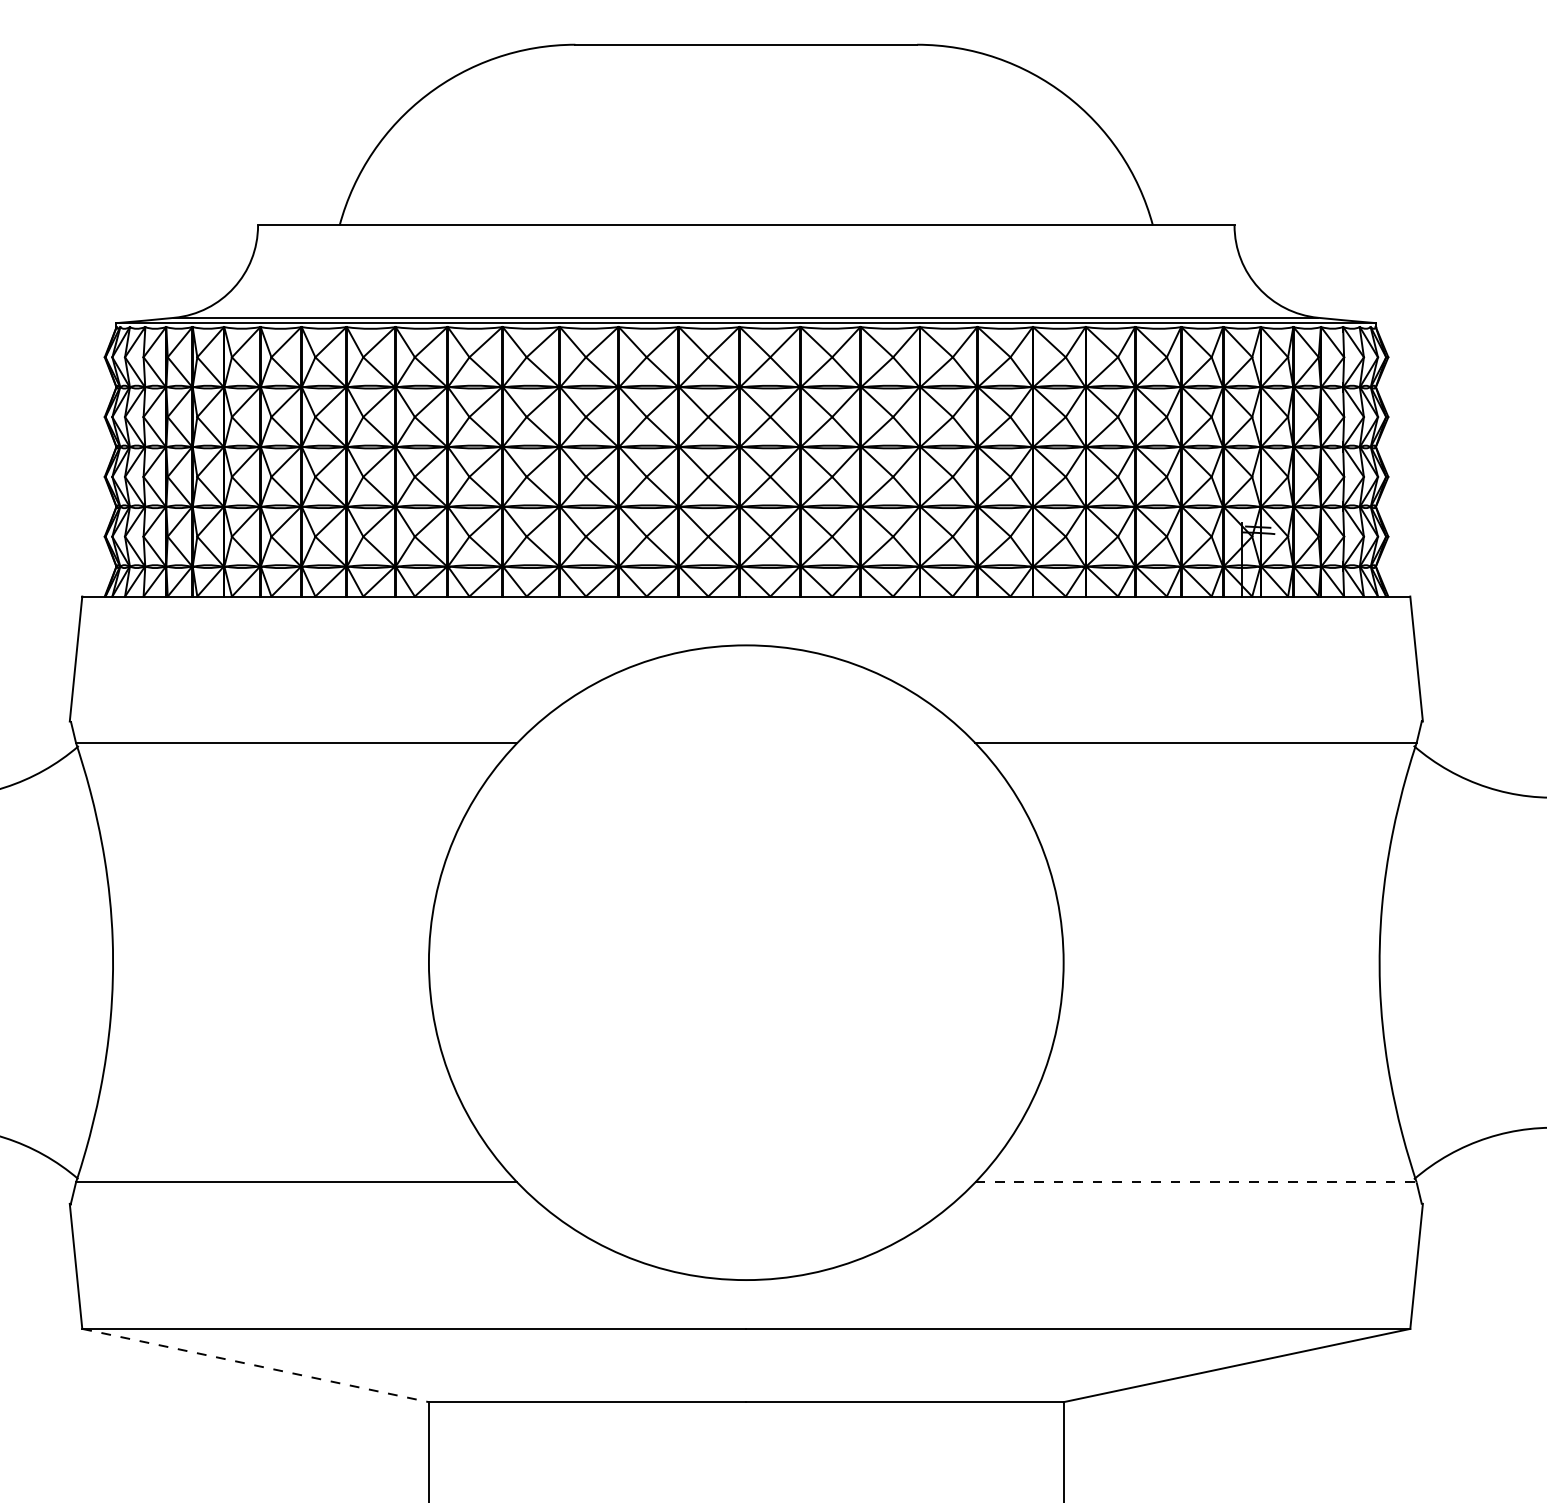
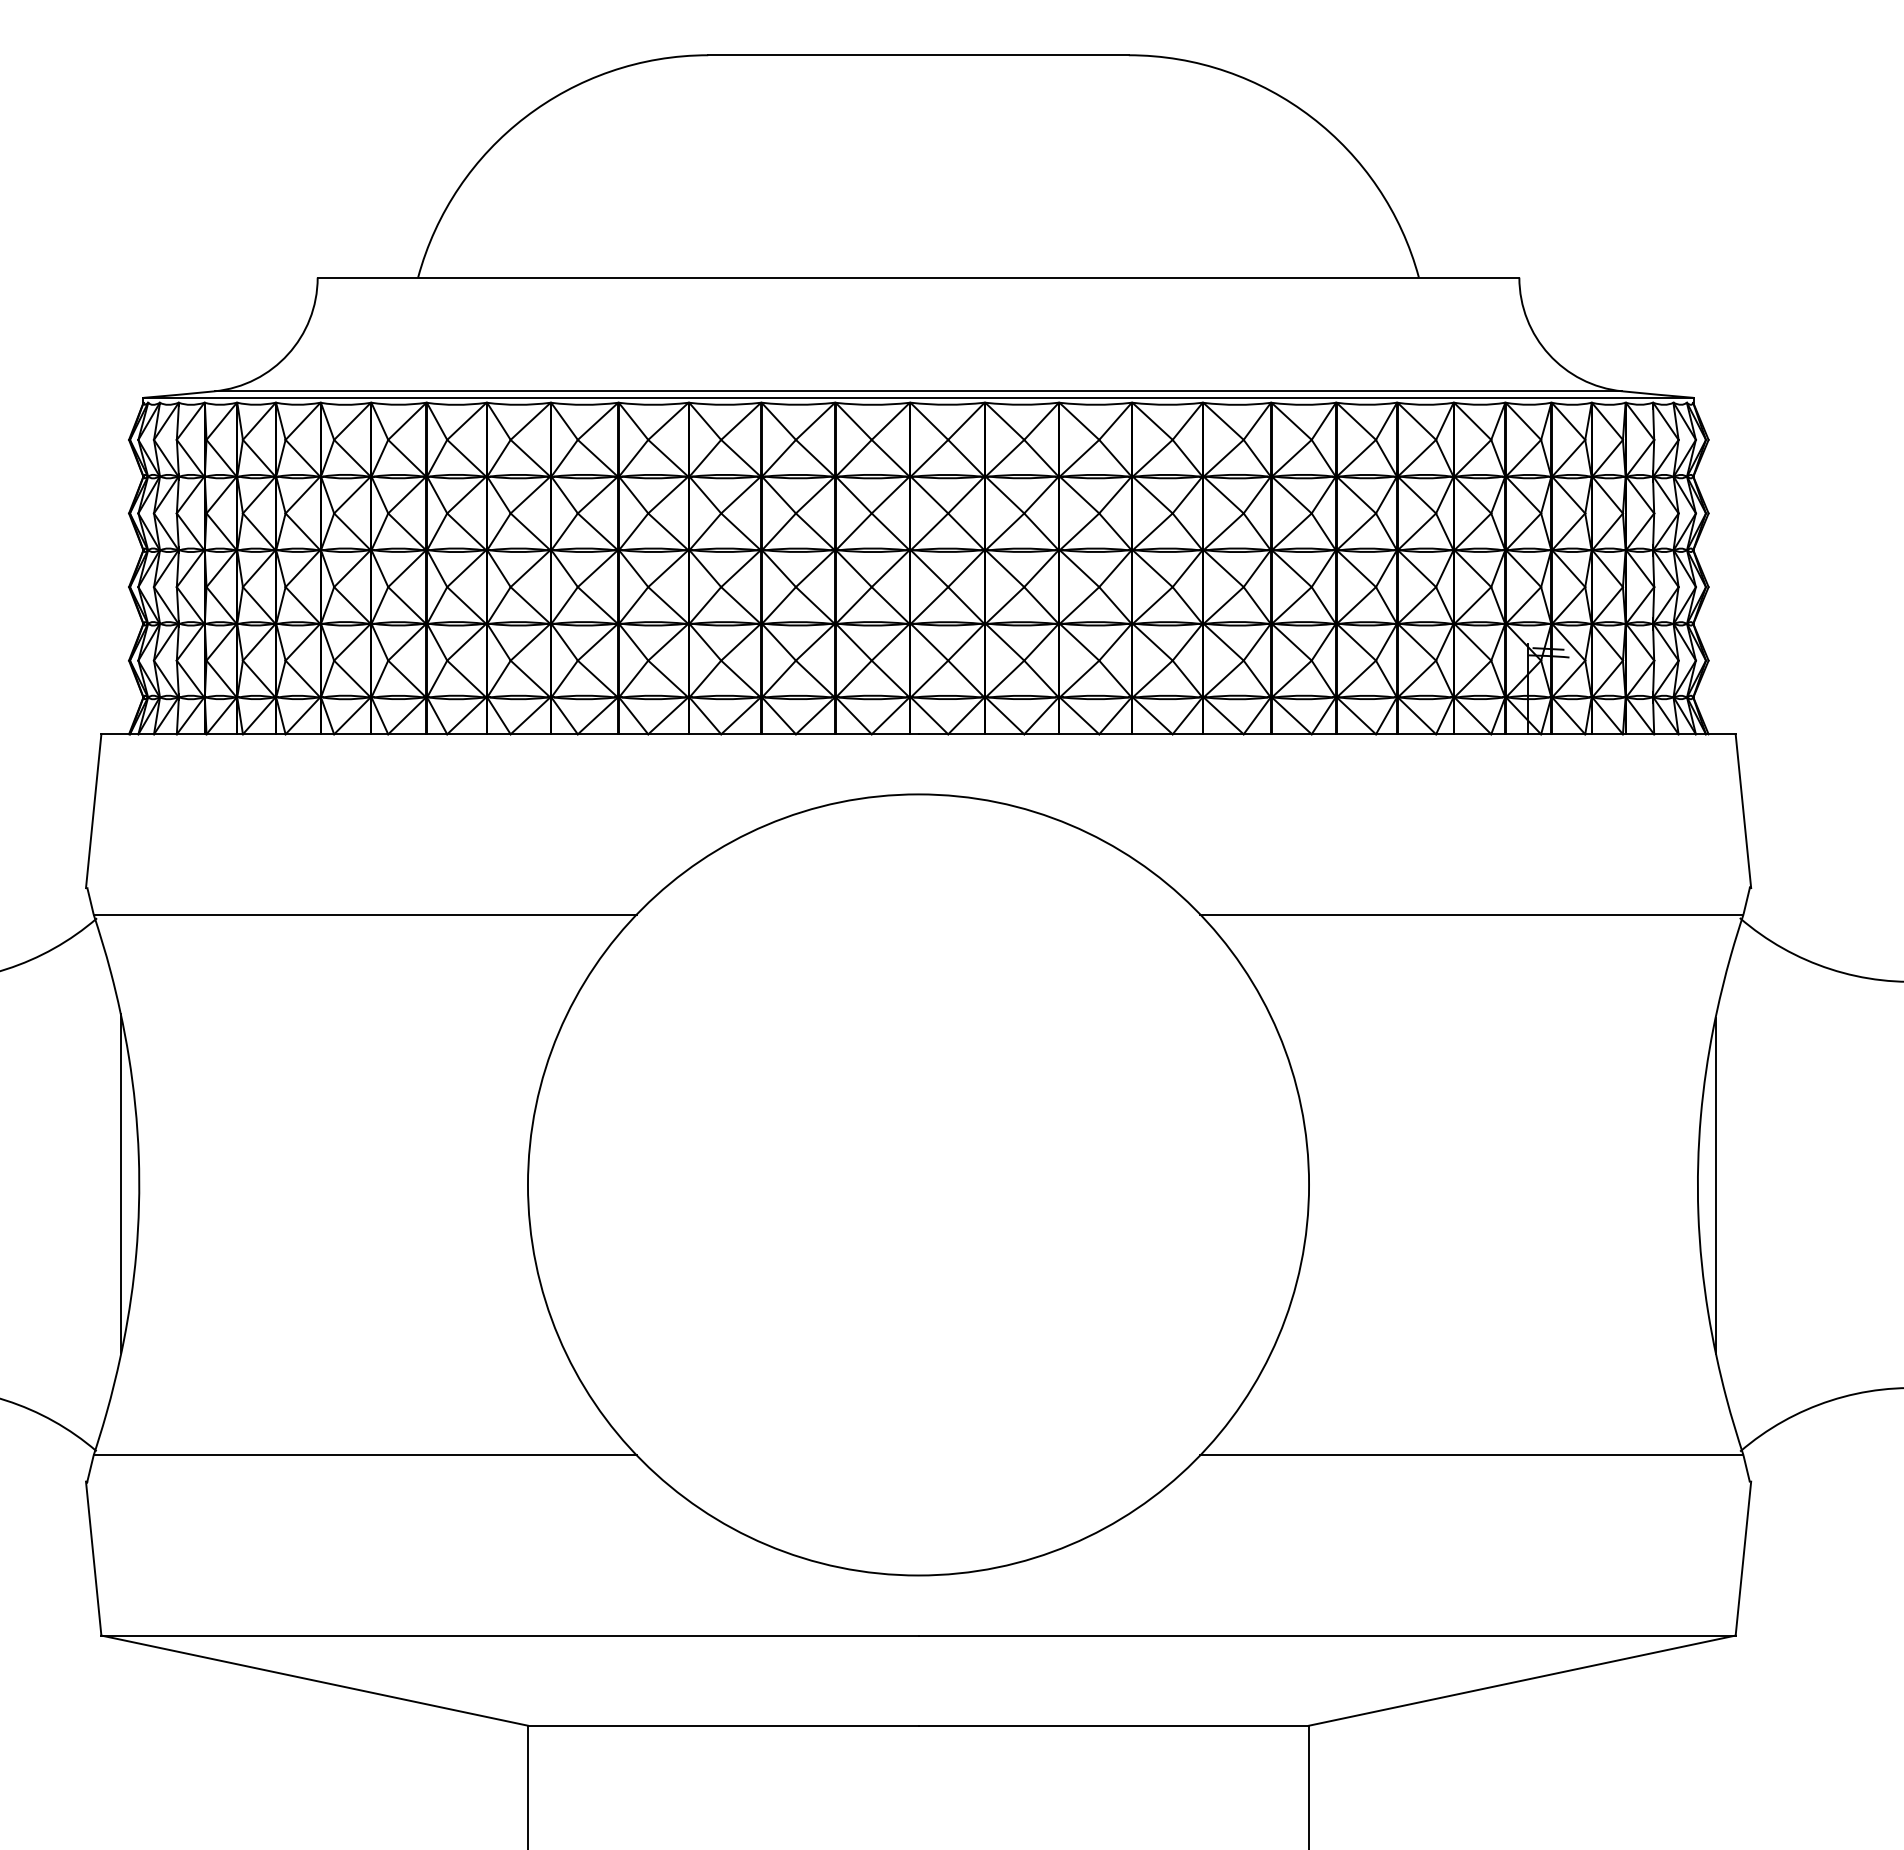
line: (98, 961) -> (121, 1183), added
line: (1394, 963) -> (1716, 1185), added
line: (1195, 1182) -> (1471, 1455), dashed -> solid
line: (256, 1365) -> (315, 1680), dashed -> solid

